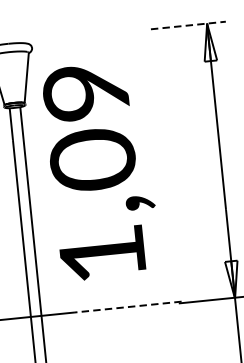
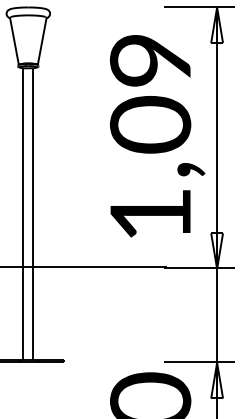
line: (188, 25) -> (199, 7), dashed -> solid
text: (101, 171) -> (157, 136), moved
line: (127, 306) -> (115, 266), dashed -> solid

